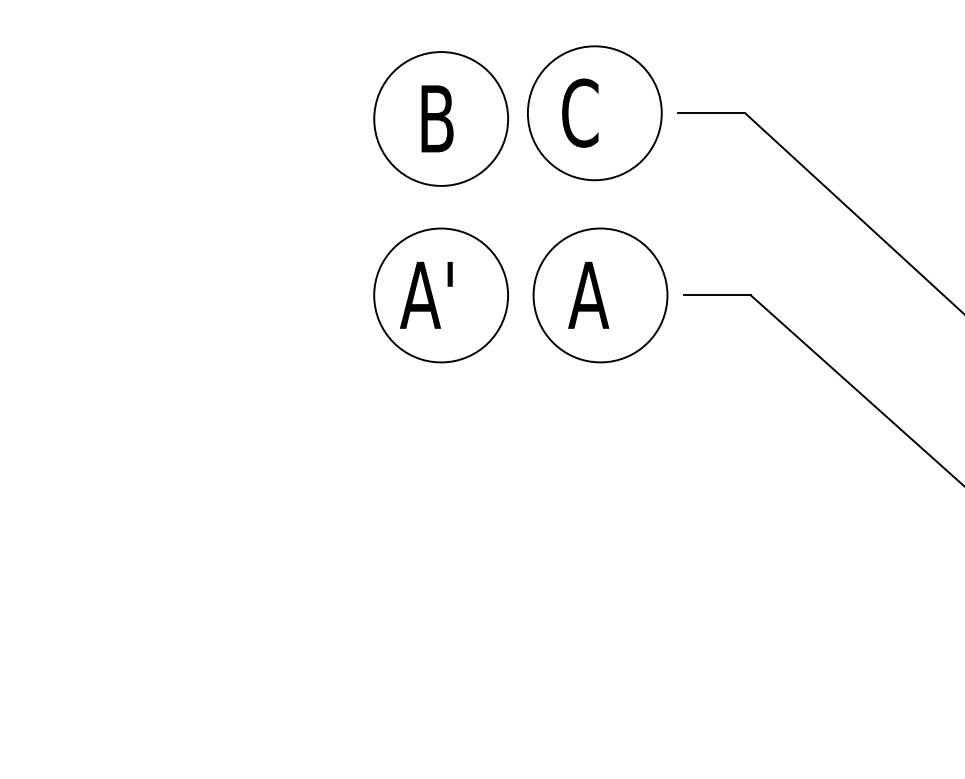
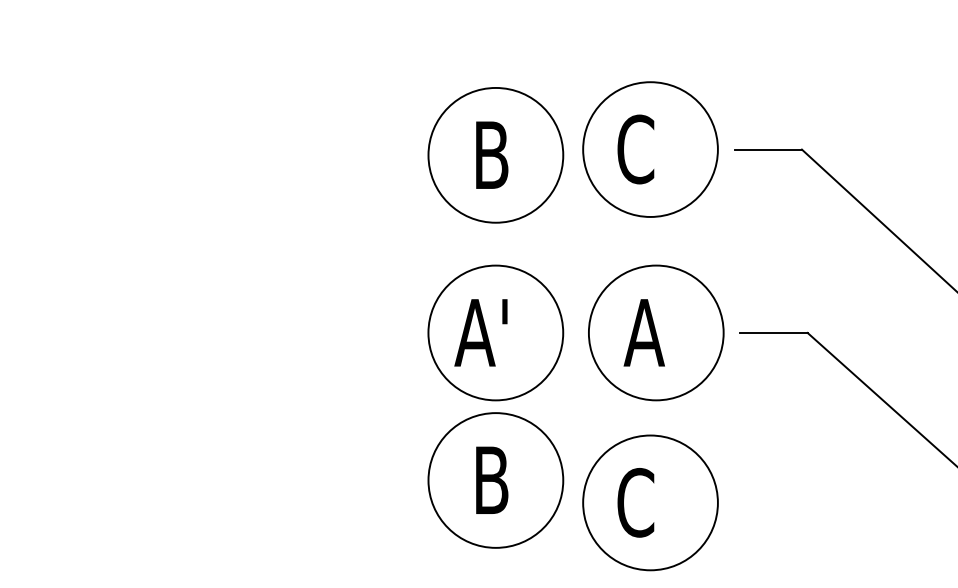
part: (440, 441) -> (495, 479), added
part: (594, 464) -> (650, 503), added

